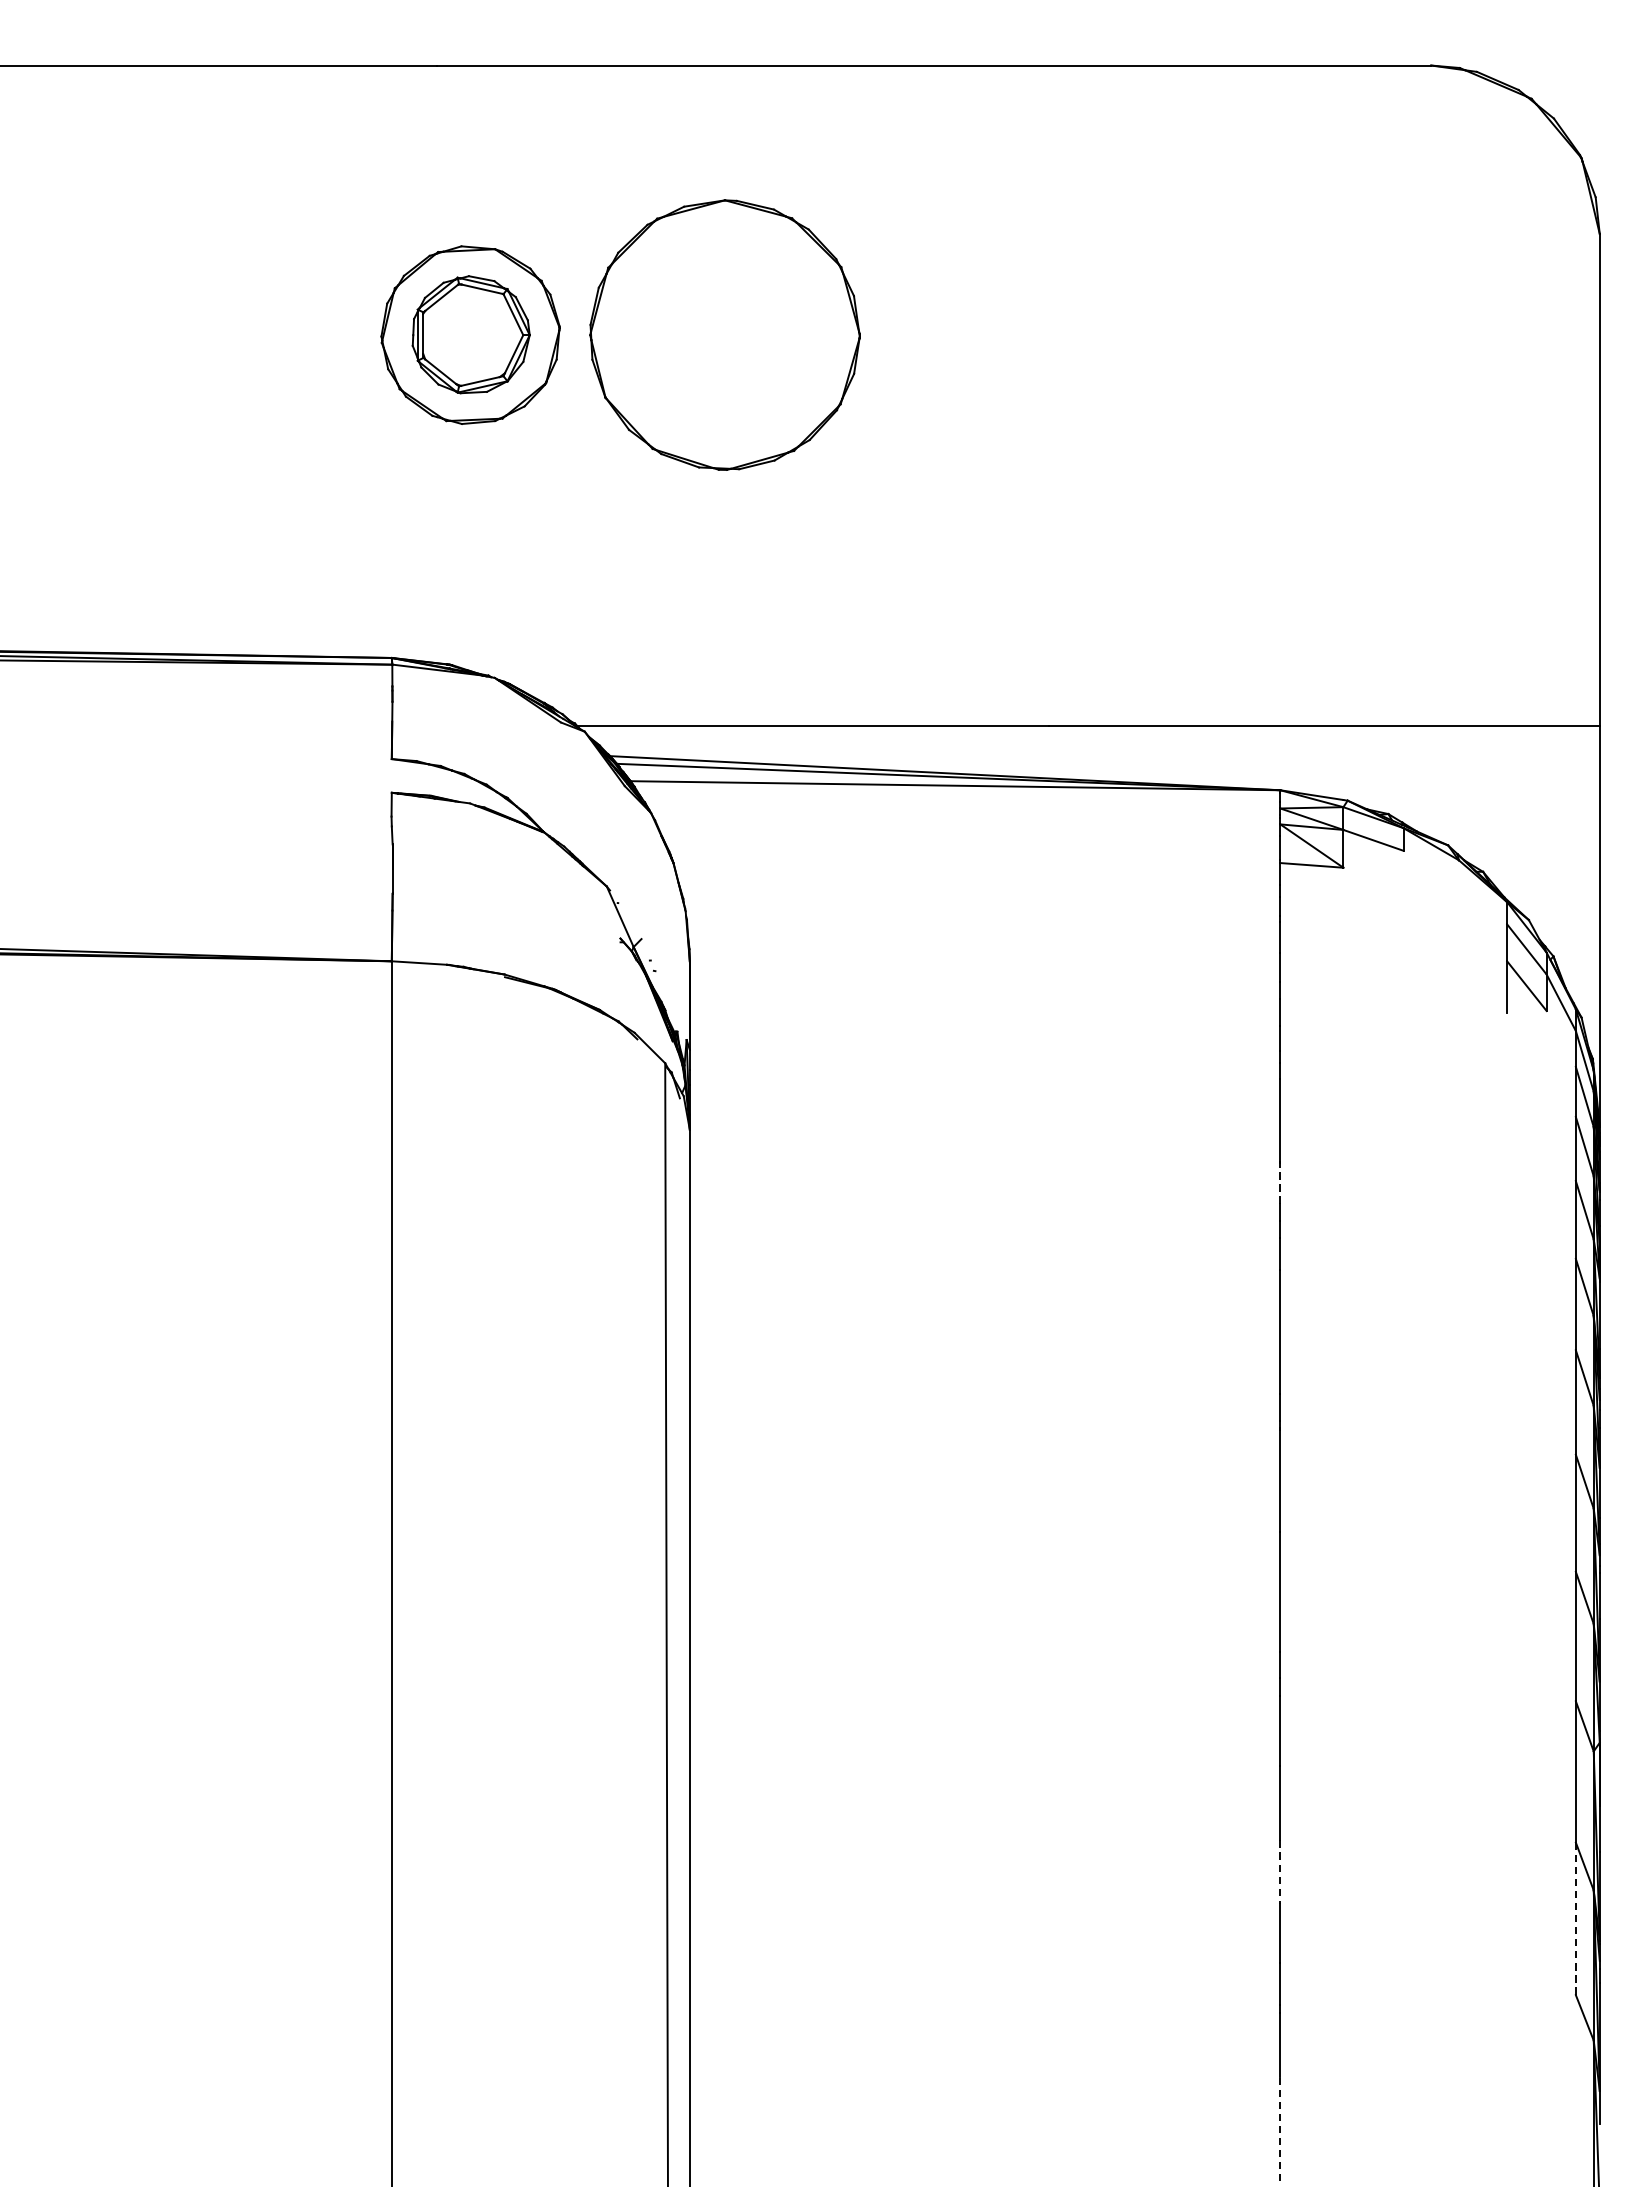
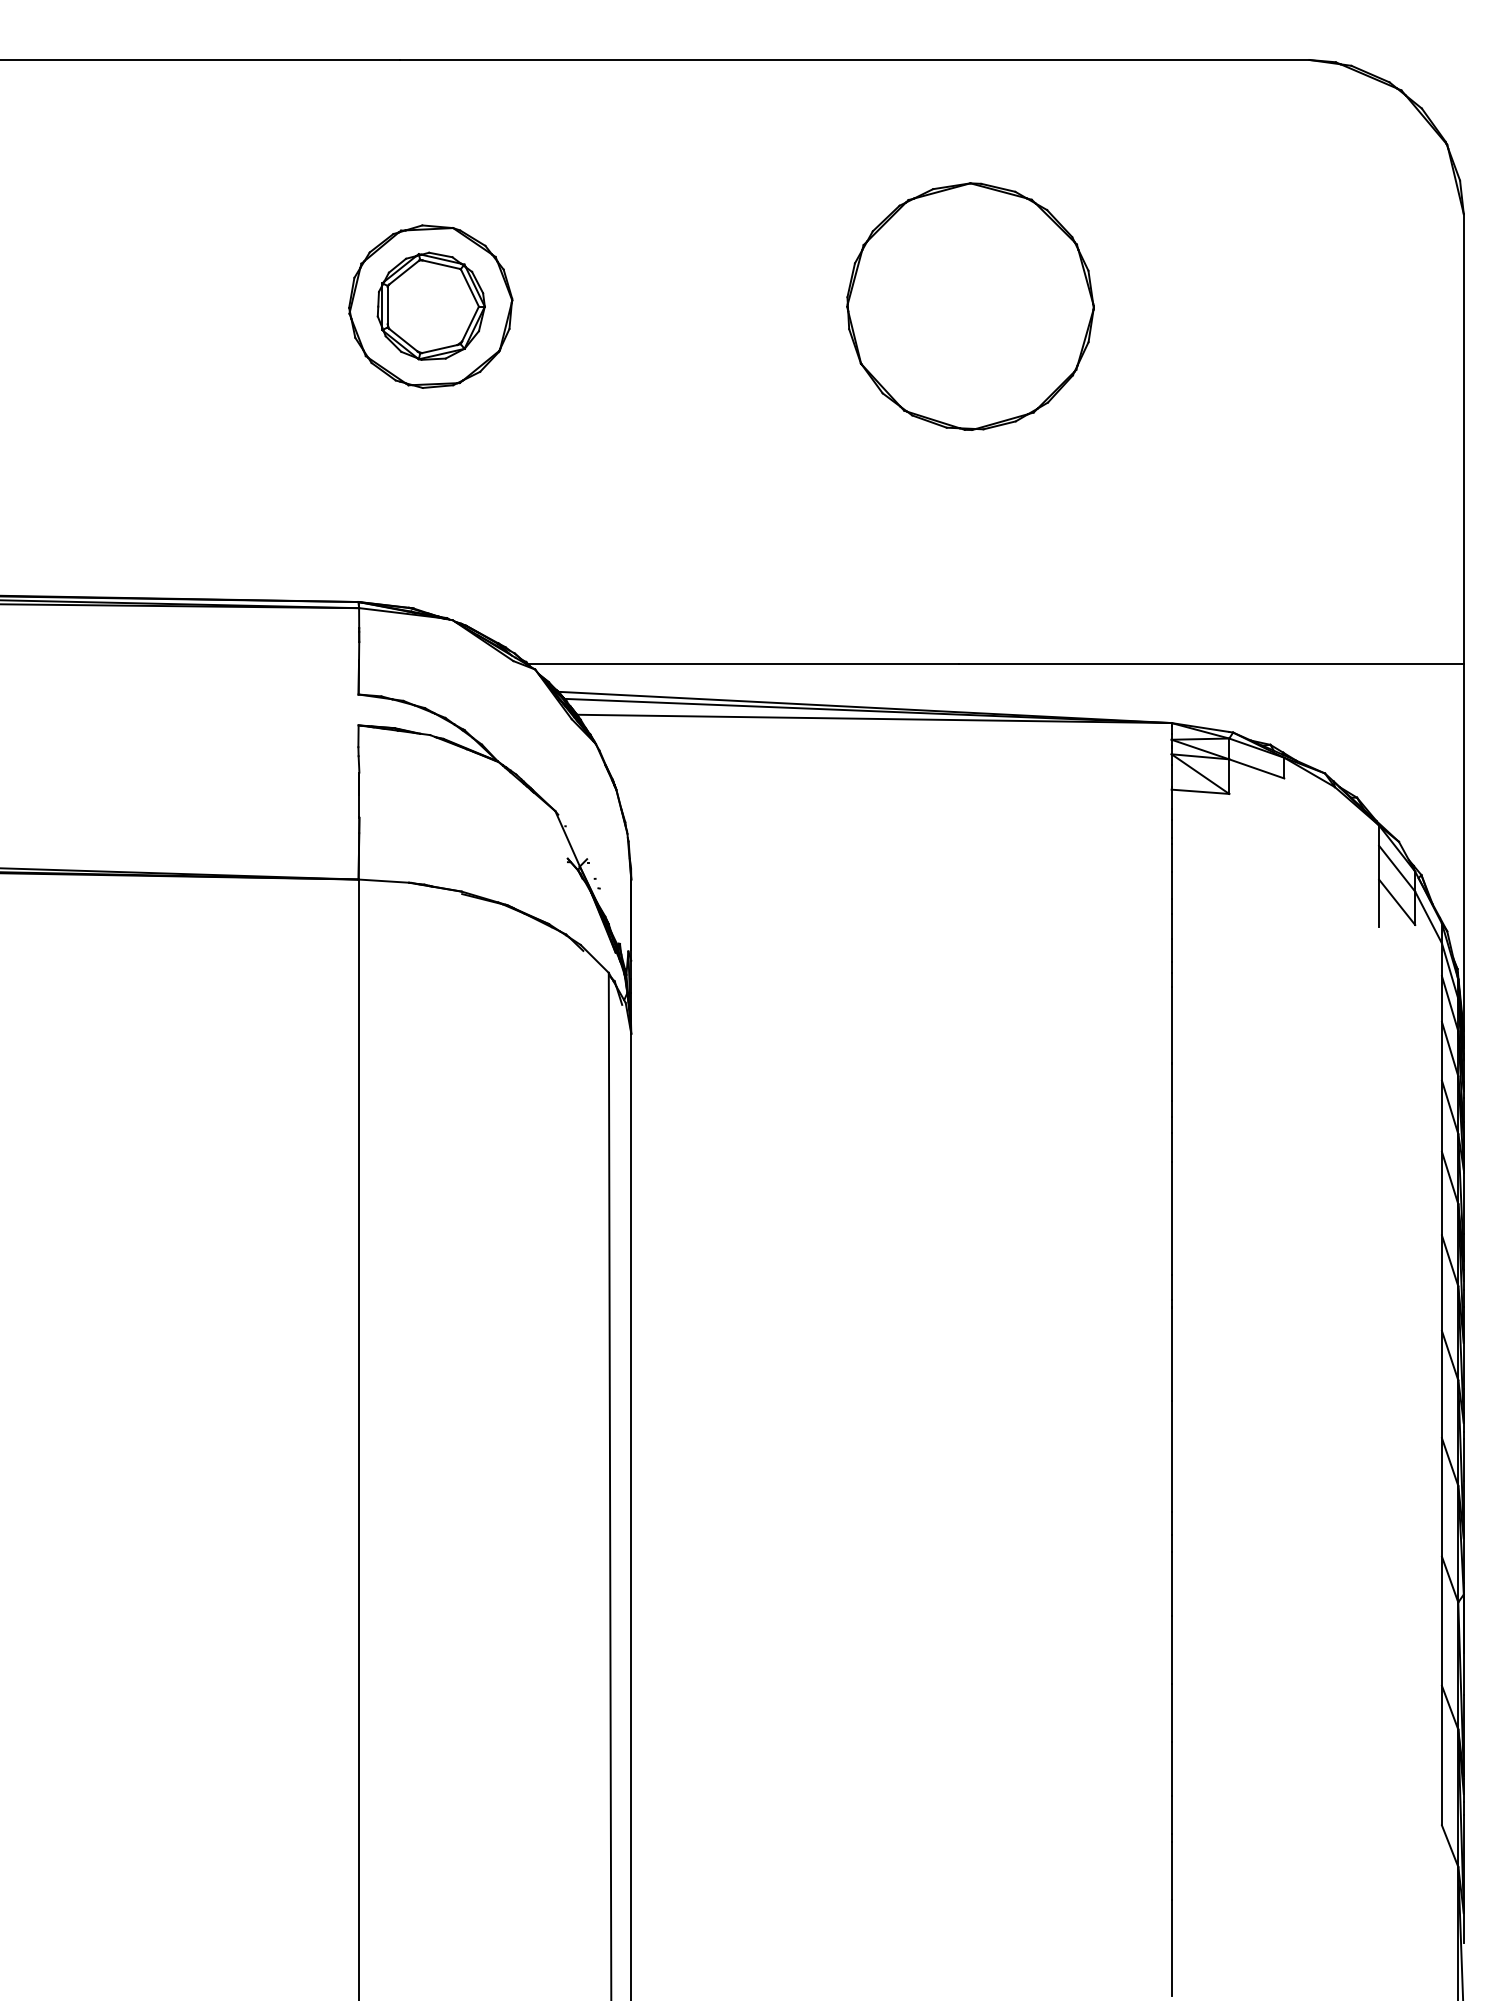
part: (725, 334) -> (970, 306), moved
line: (1280, 1183) -> (1171, 1082), dashed -> solid
line: (1280, 1871) -> (1171, 1712), dashed -> solid
line: (1575, 1918) -> (1441, 1755), dashed -> solid
line: (1280, 2128) -> (1171, 1947), dashed -> solid

